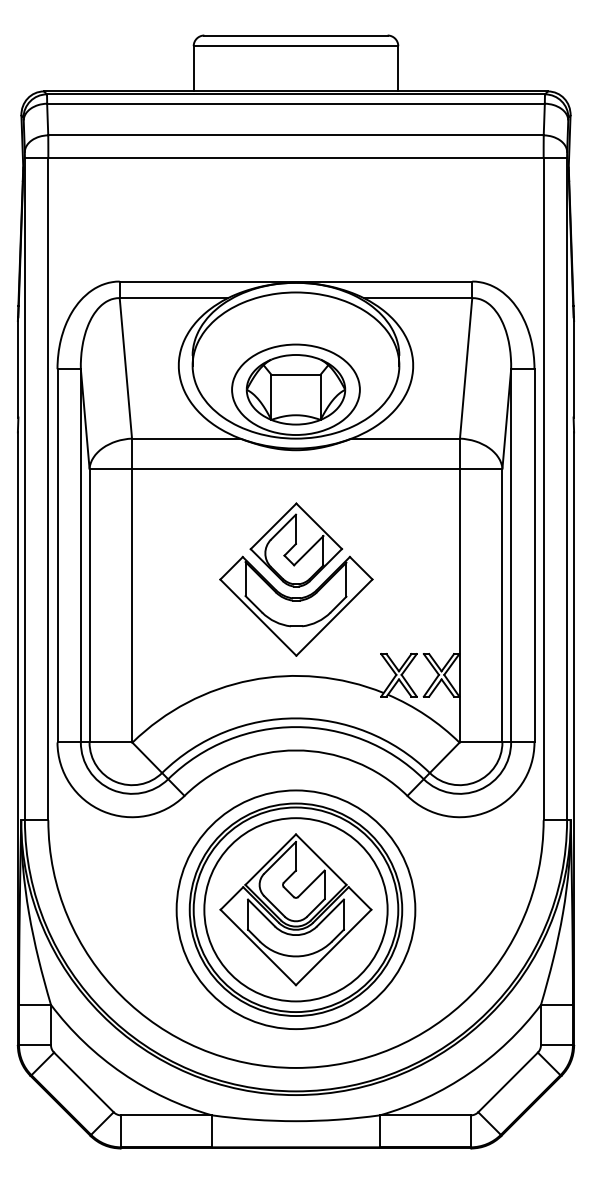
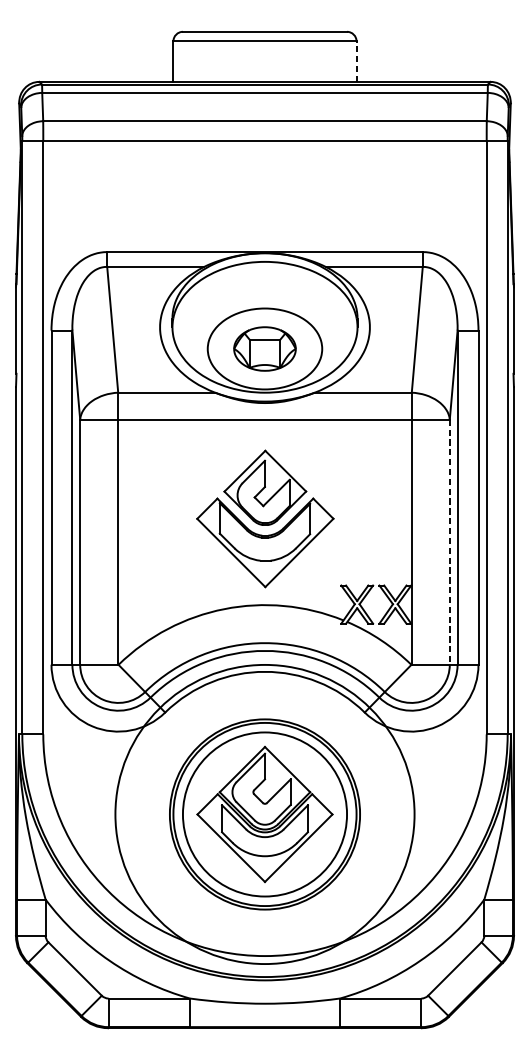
line: (398, 68) -> (356, 61), solid -> dashed
part: (295, 389) -> (264, 348), size x0.7
line: (502, 605) -> (449, 542), solid -> dashed
circle: (295, 909) -> (264, 814), size x1.4

